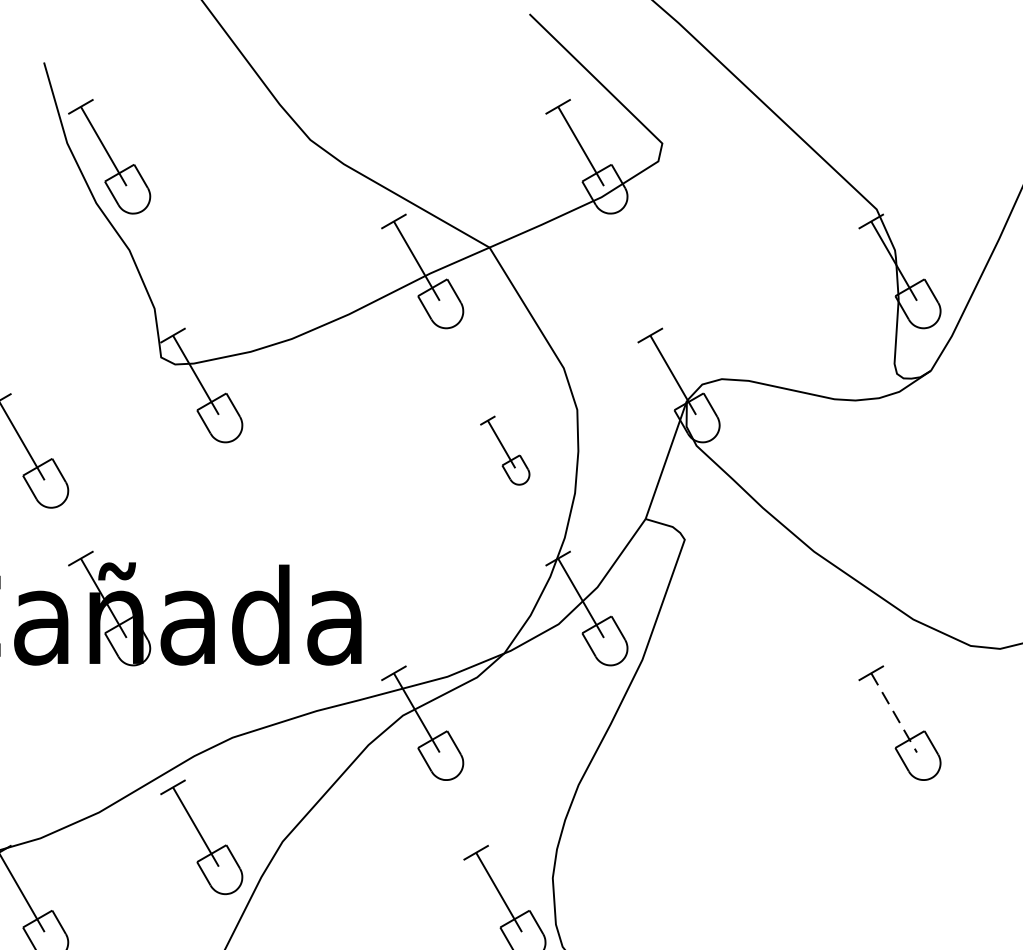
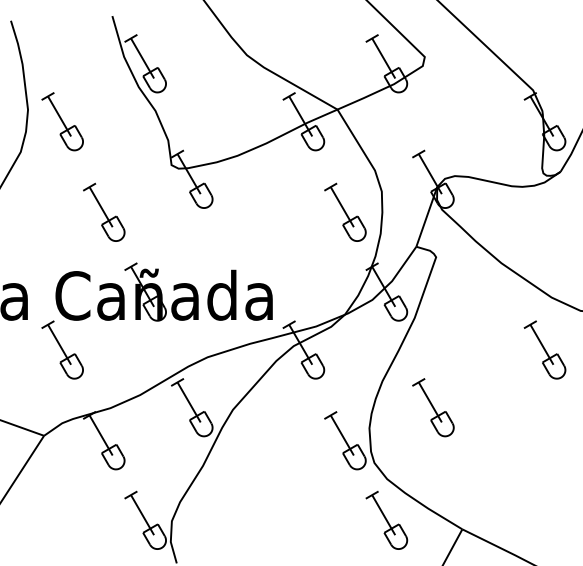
part: (505, 449) -> (345, 211), size x1.67
line: (895, 714) -> (542, 345), dashed -> solid
part: (679, 837) -> (433, 407), added

